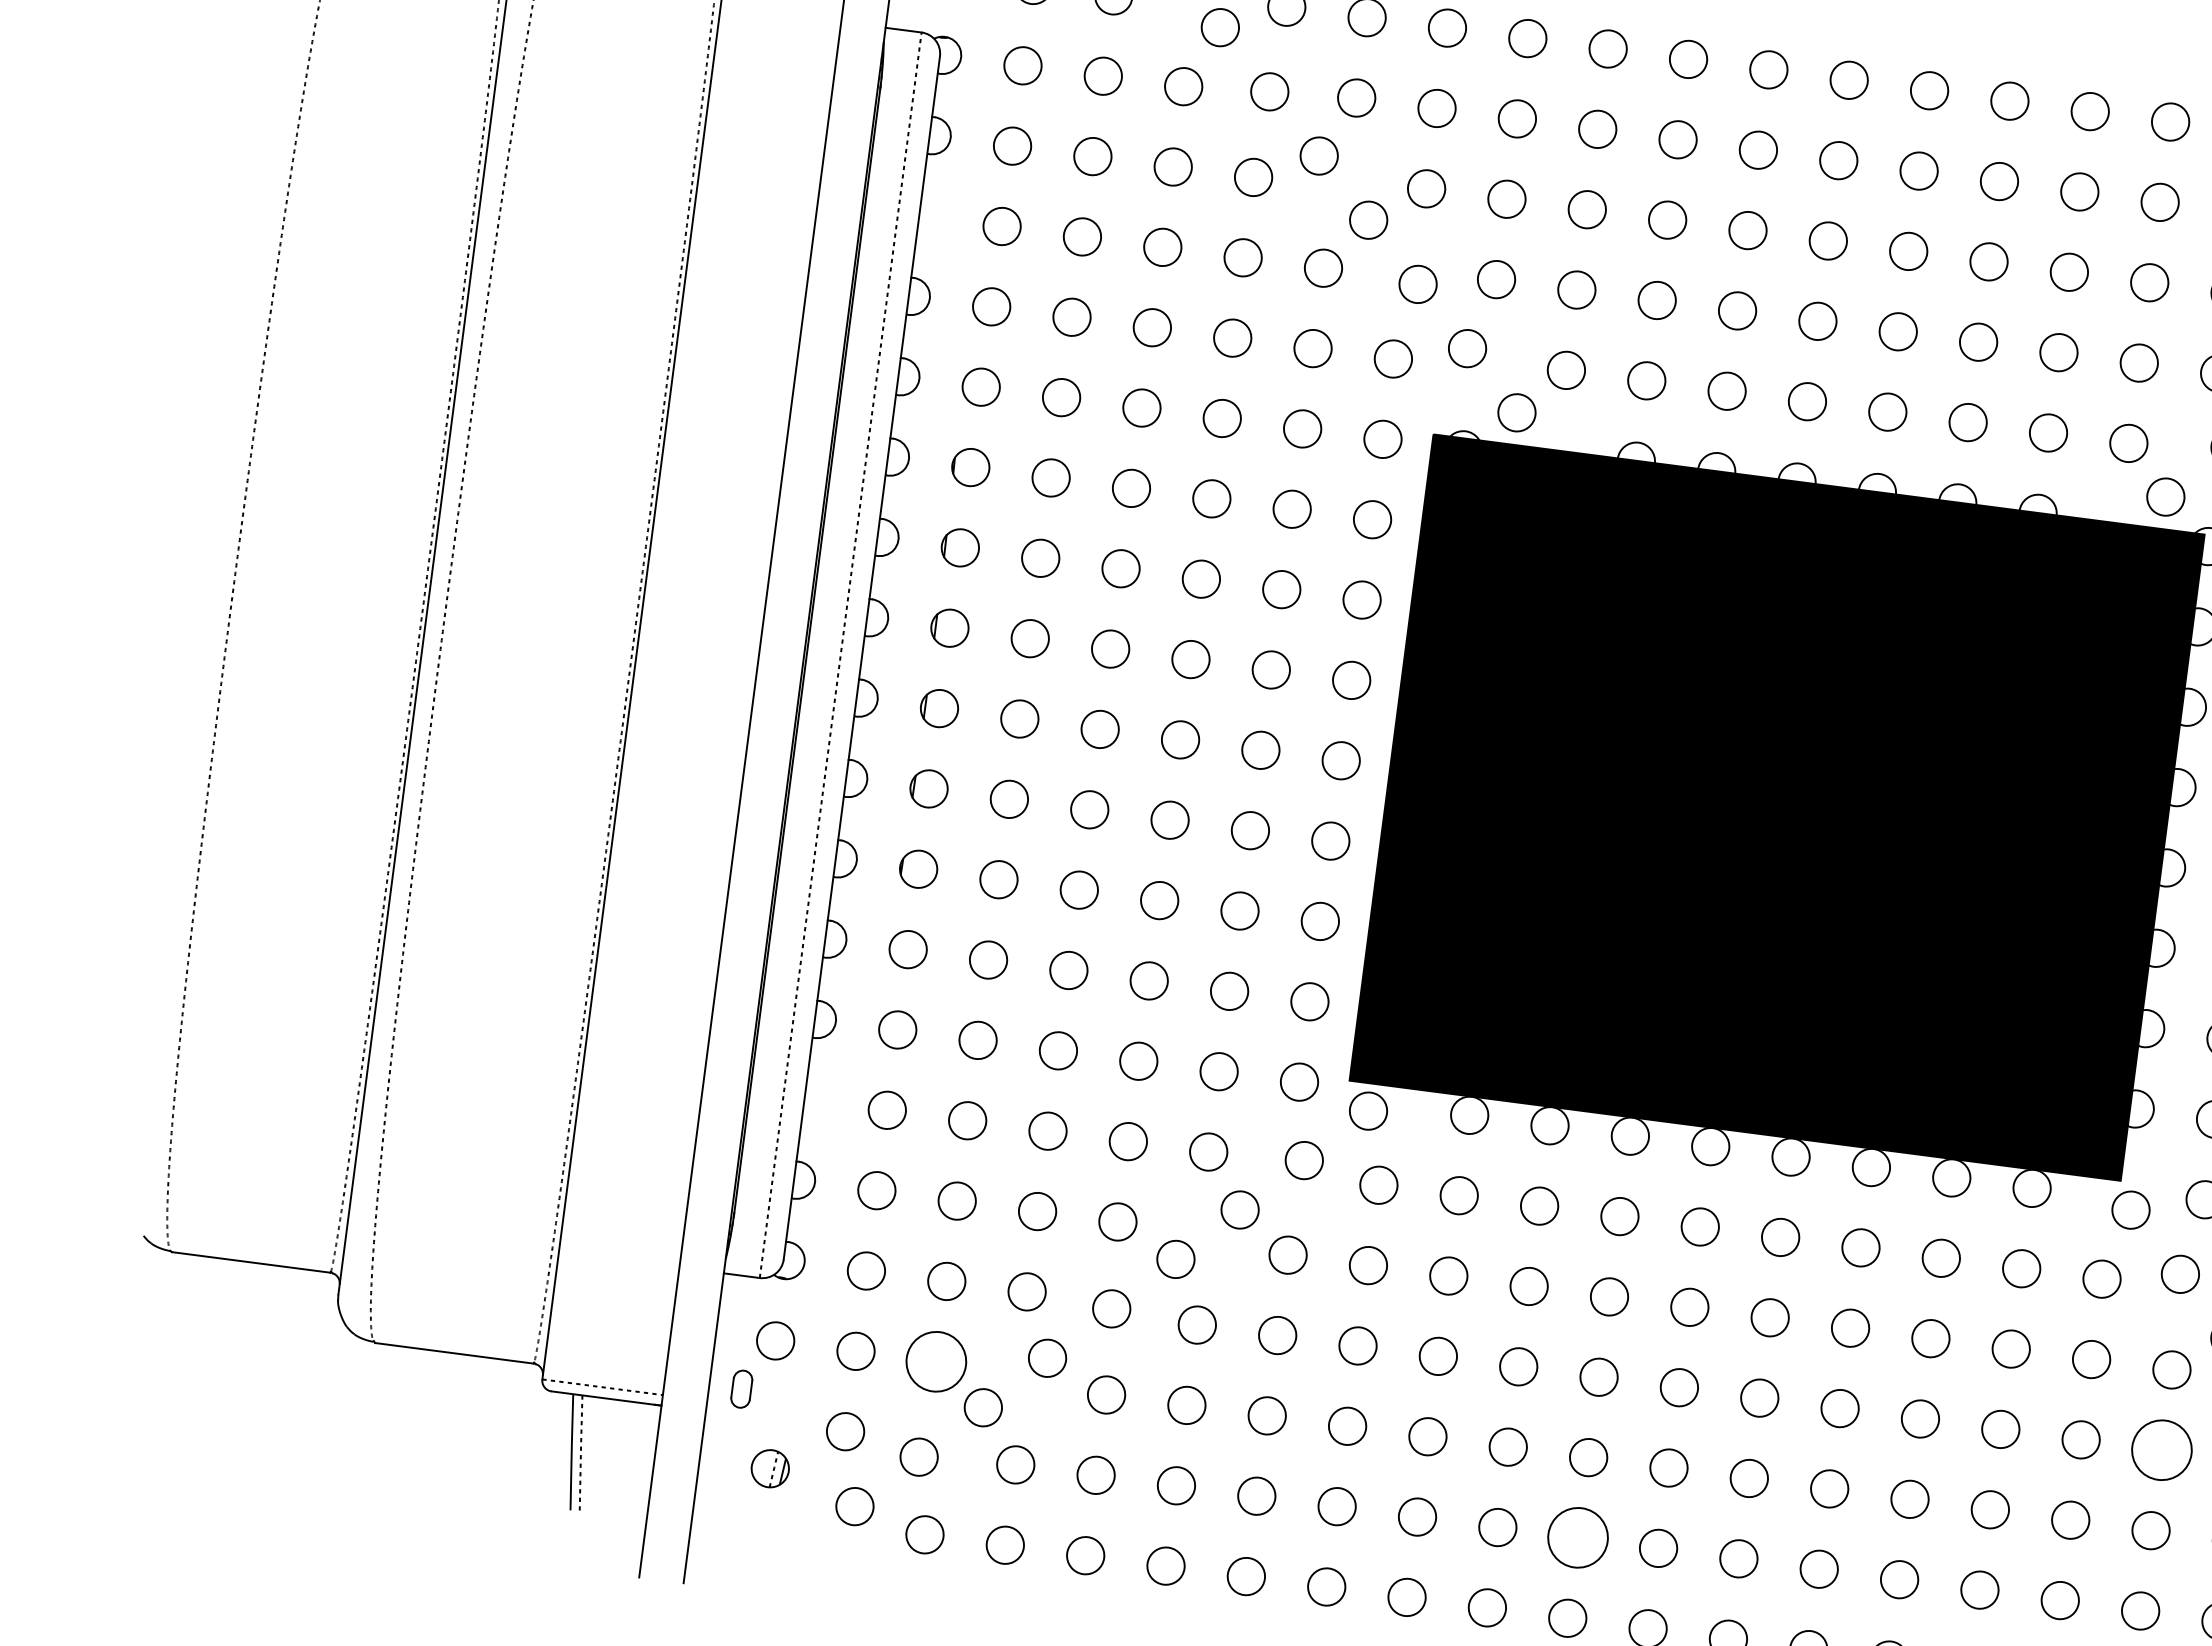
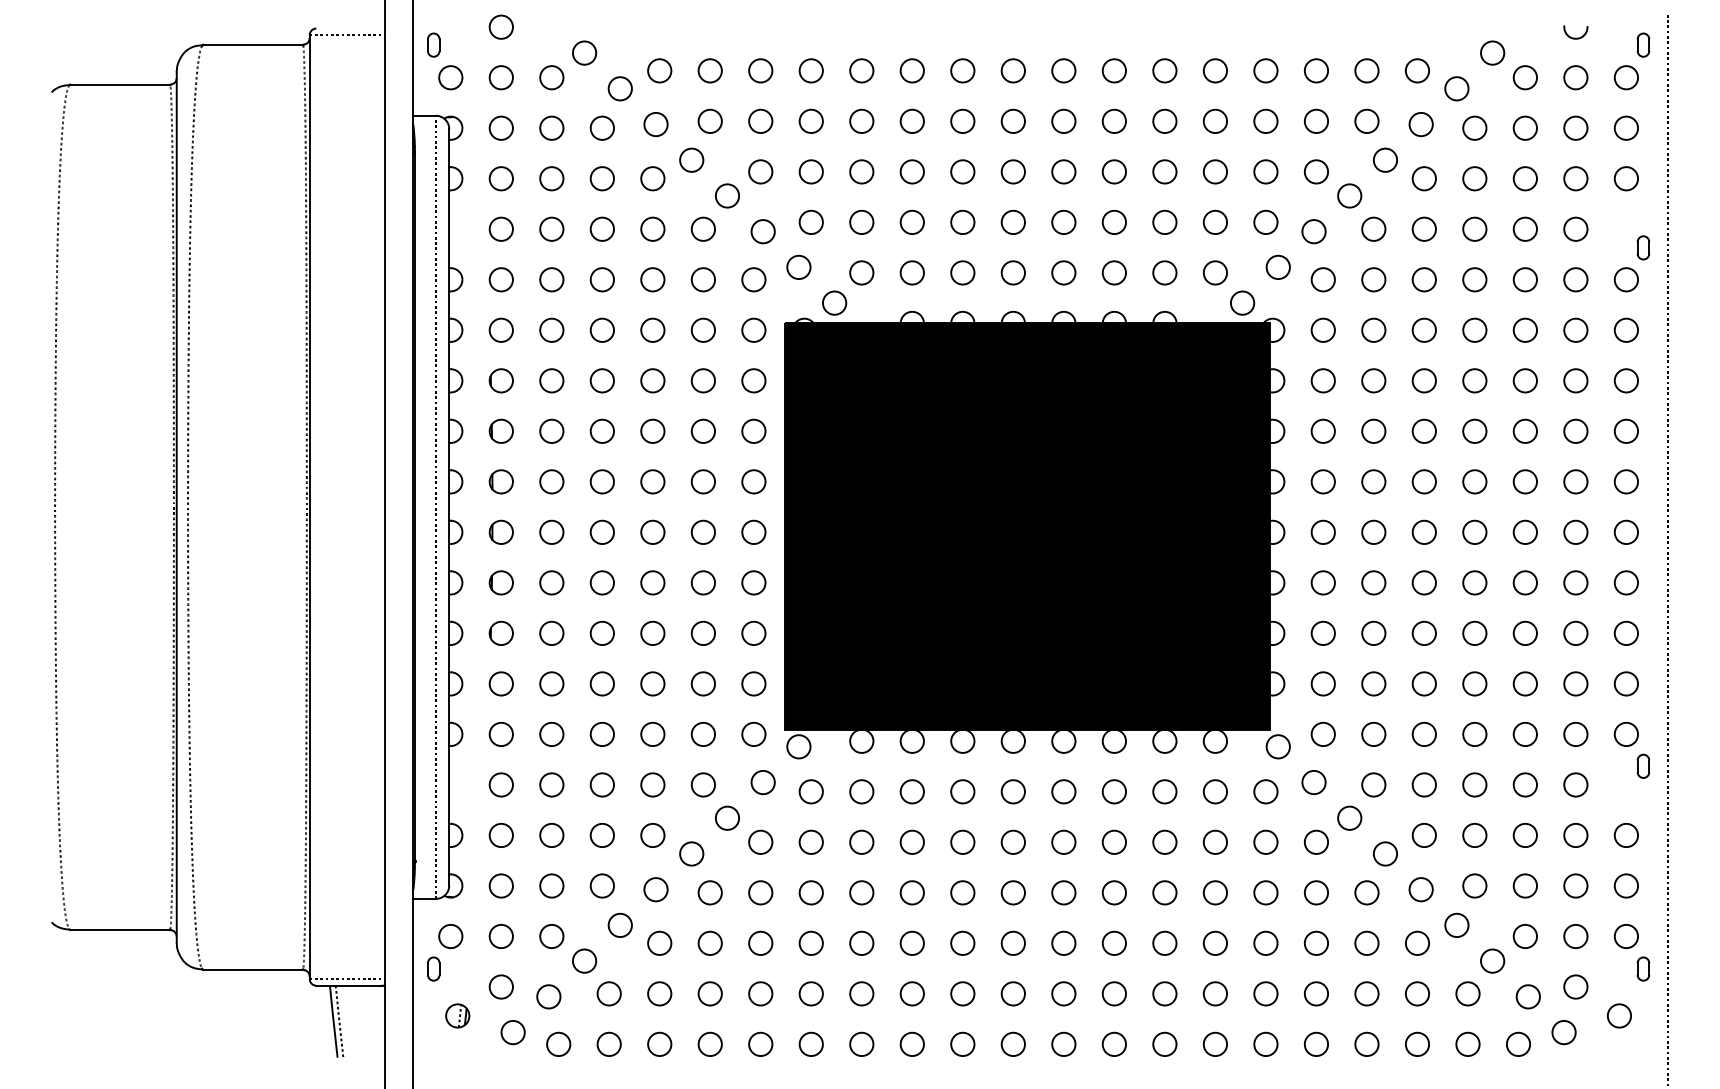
circle: (935, 1361) -> (551, 936), size x0.62
circle: (2160, 1449) -> (1315, 892), size x0.62
circle: (1577, 1537) -> (962, 993), size x0.62

